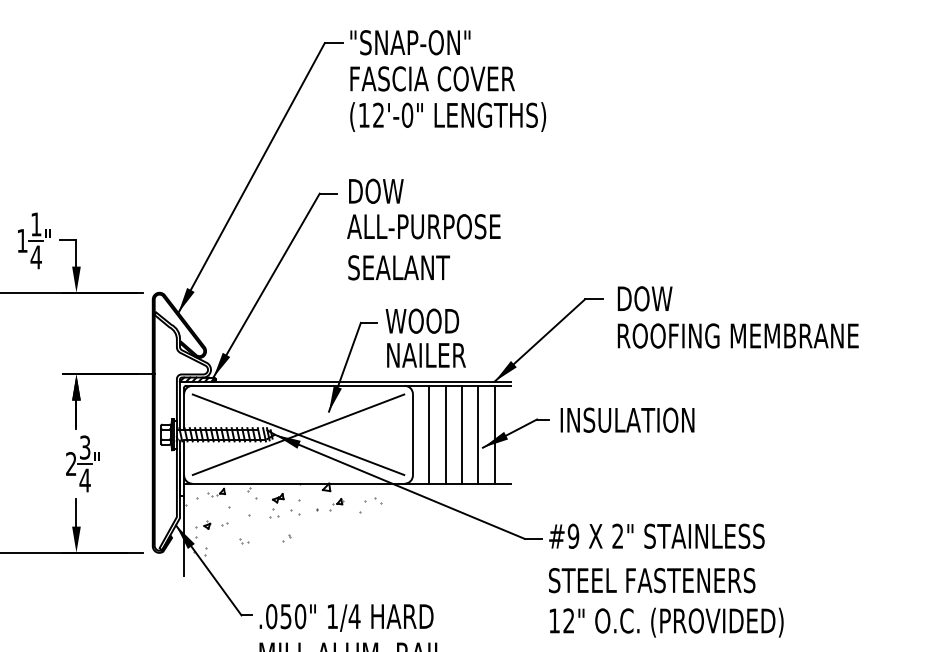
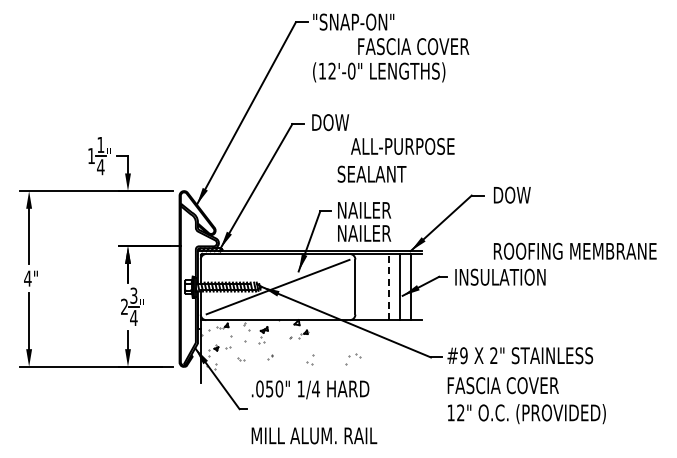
text: (432, 78) -> (413, 46), moved
text: (423, 226) -> (402, 146), moved
text: (398, 266) -> (371, 173), moved
text: (426, 319) -> (364, 209), WOOD -> NAILER
text: (738, 334) -> (575, 250), moved
line: (297, 433) -> (277, 286), removed
line: (461, 433) -> (388, 286), solid -> dashed
line: (429, 435) -> (366, 287), removed
line: (445, 435) -> (377, 287), removed
part: (296, 506) -> (310, 359), moved
part: (371, 506) -> (353, 359), moved
text: (651, 580) -> (516, 385), STEEL FASTENERS -> FASCIA COVER
text: (346, 617) -> (310, 389), moved

